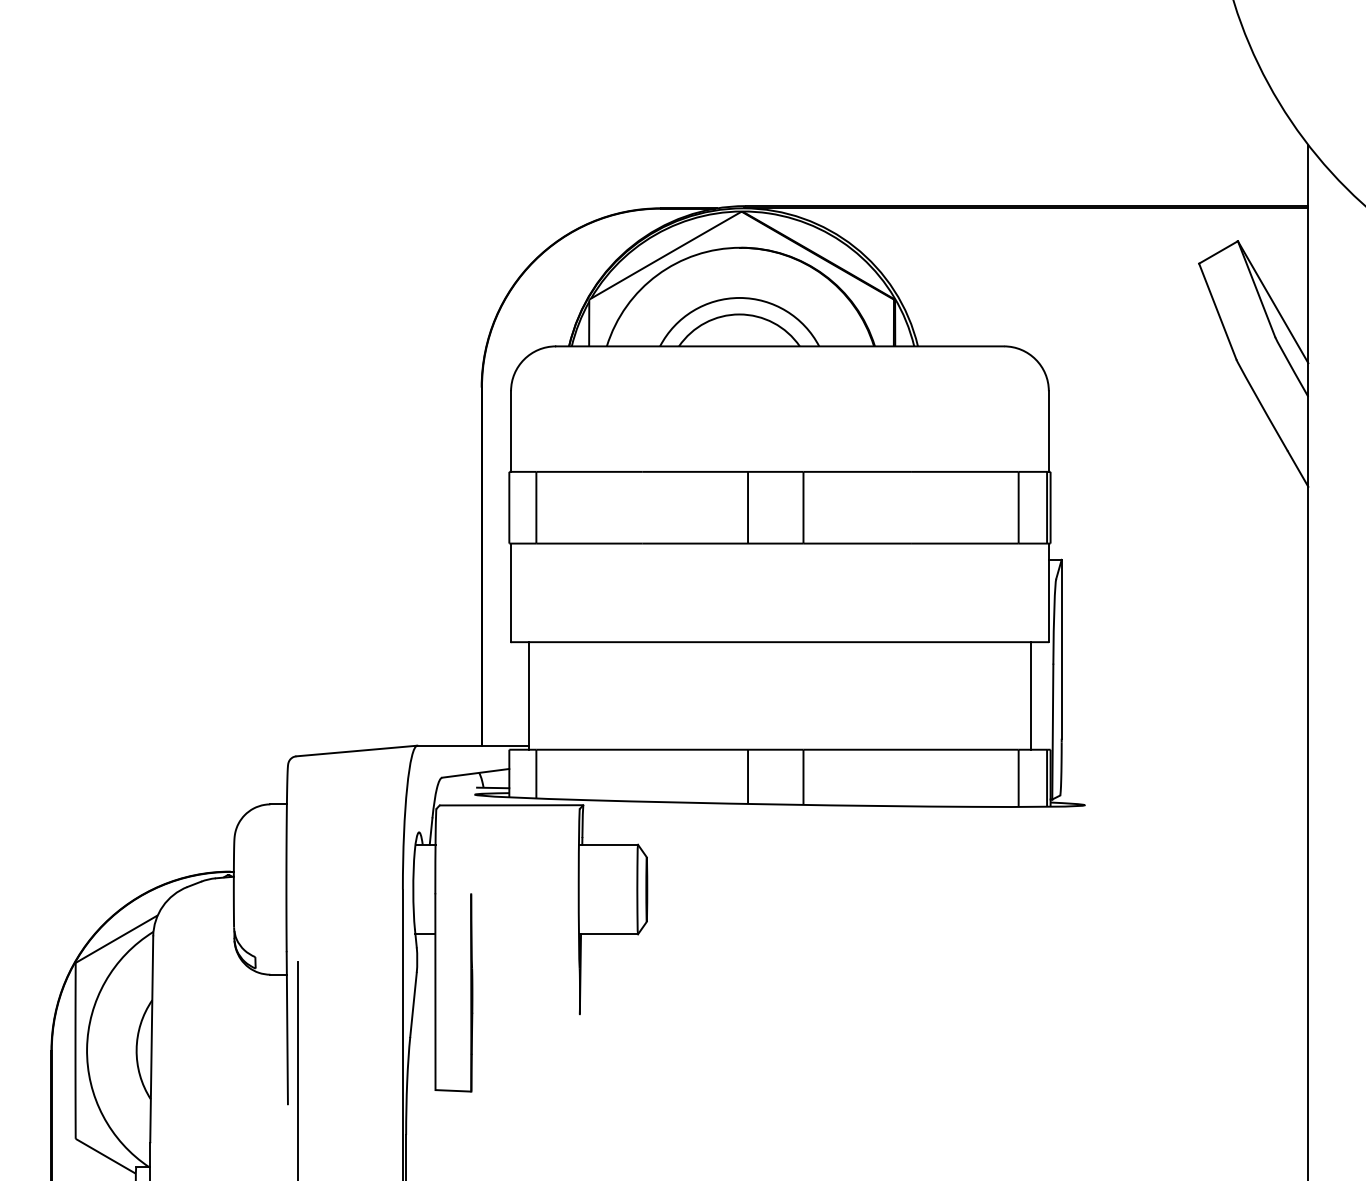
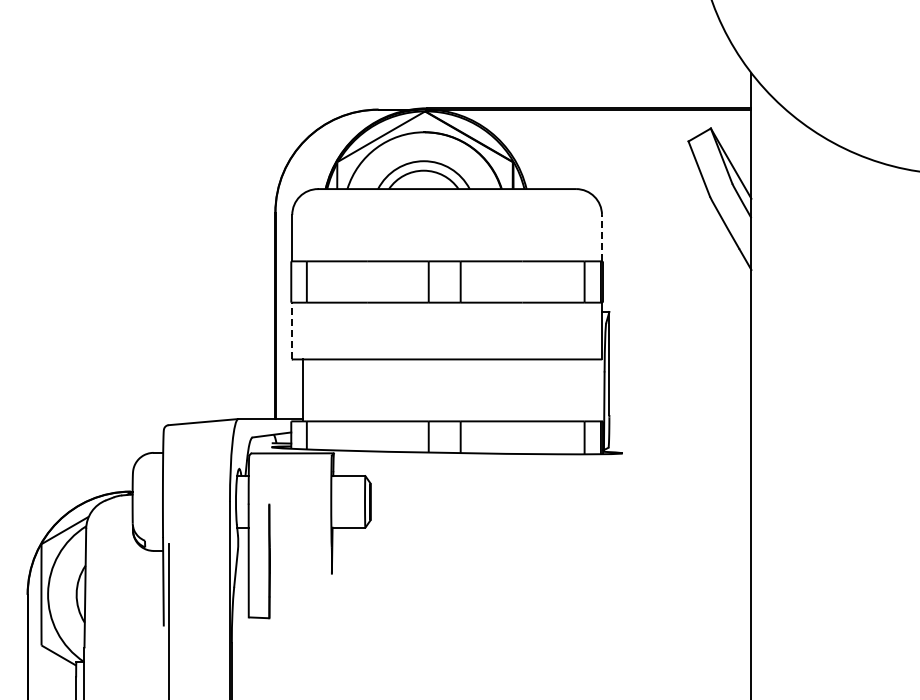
line: (1047, 430) -> (601, 237), solid -> dashed
line: (511, 591) -> (292, 330), solid -> dashed
line: (1030, 696) -> (591, 390), removed

